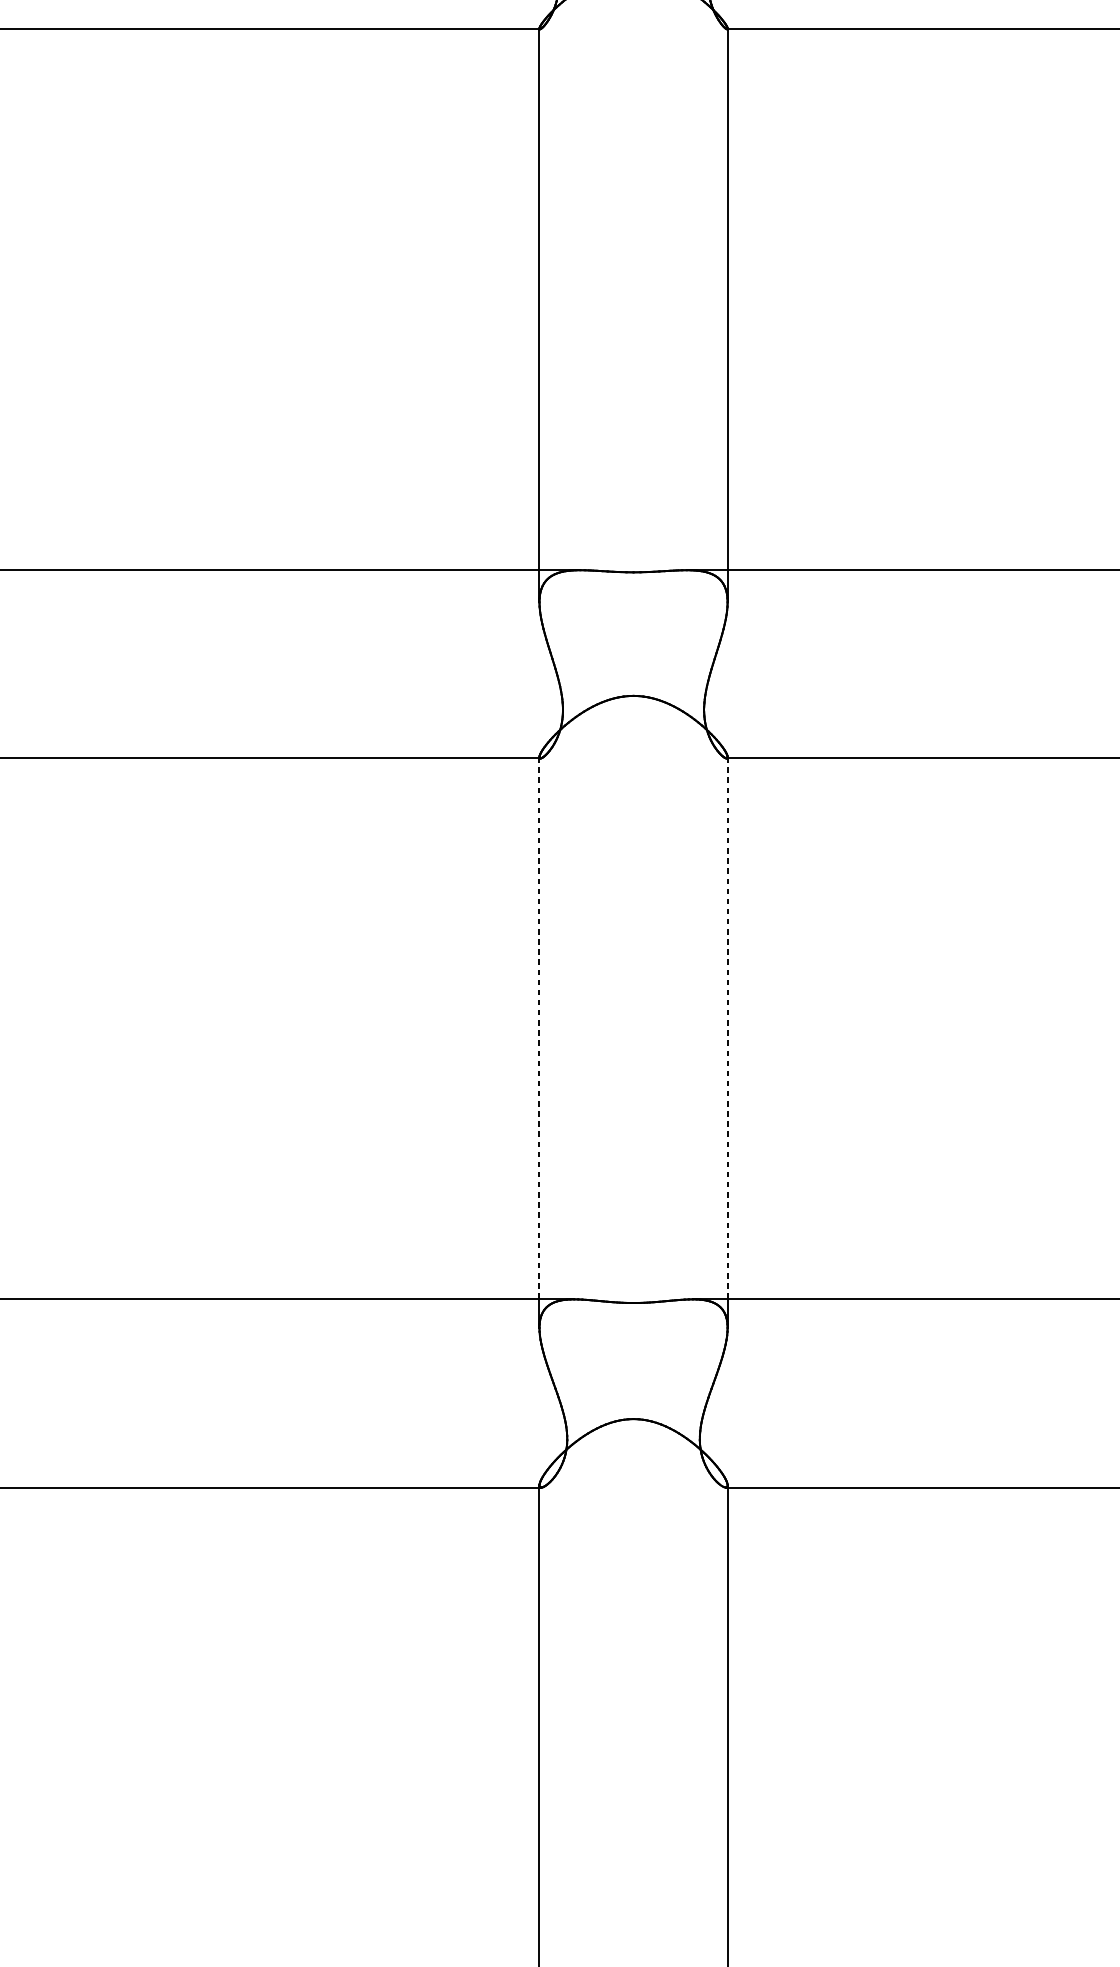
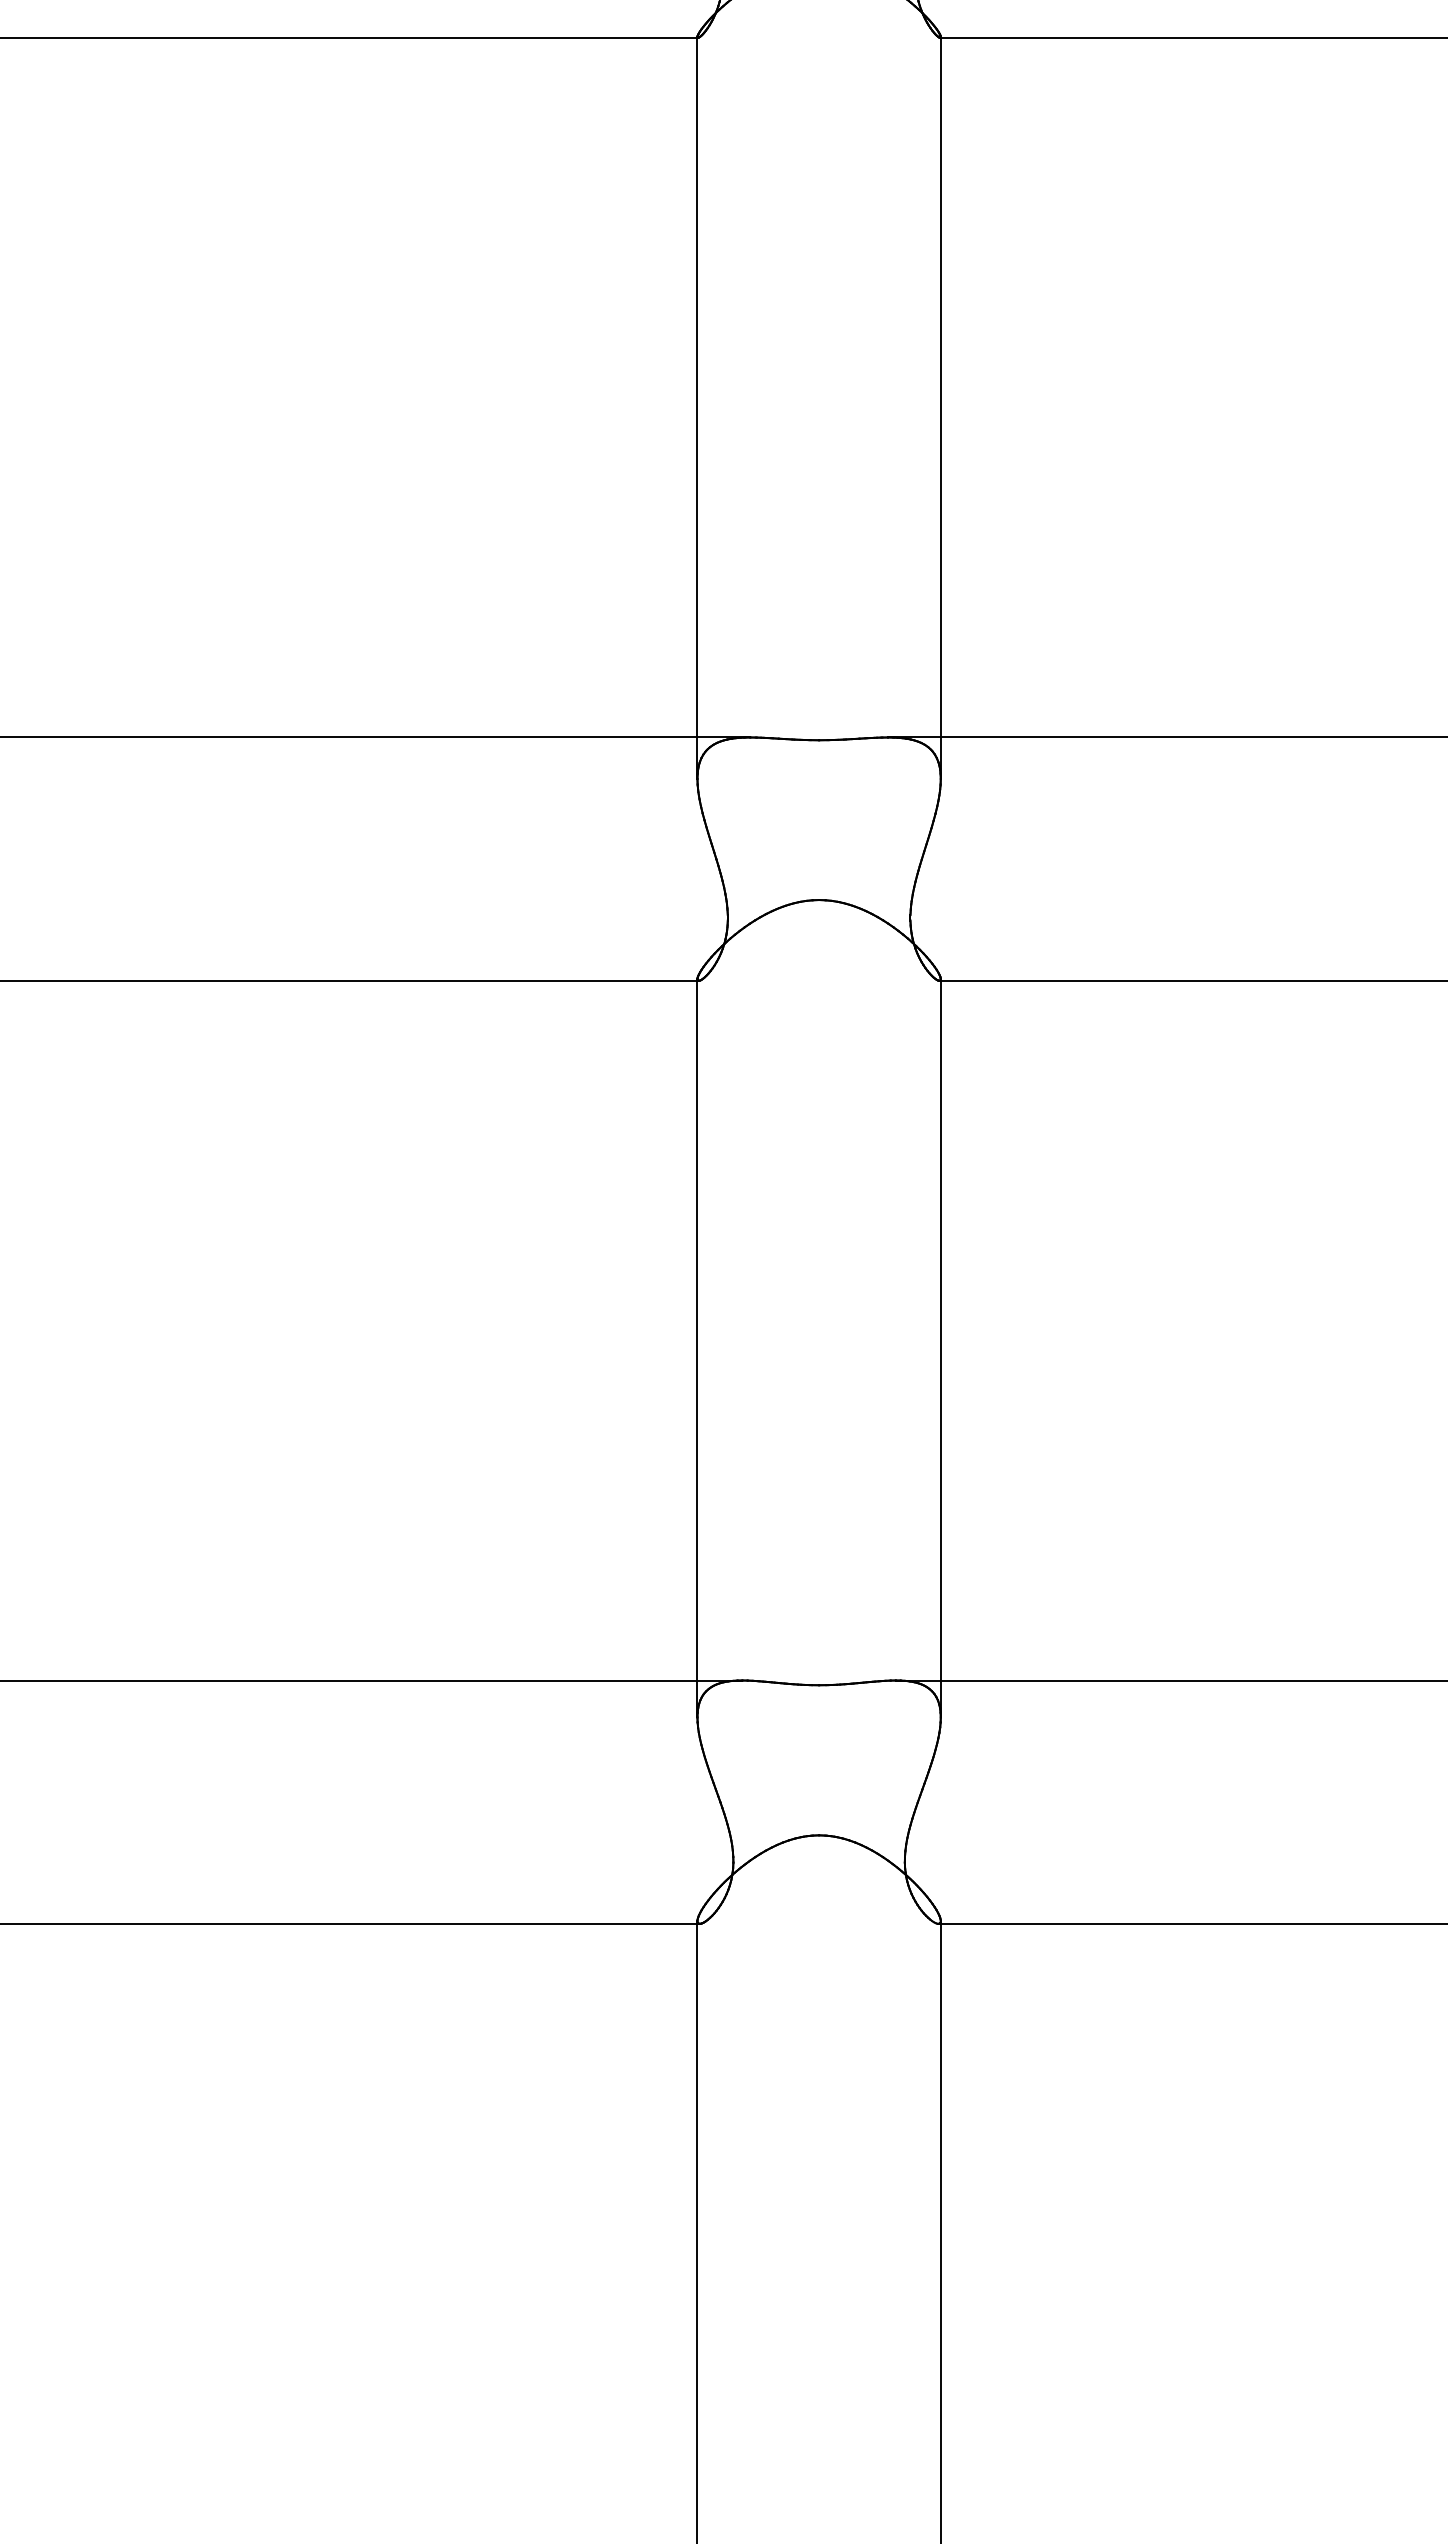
line: (539, 1027) -> (697, 1329), dashed -> solid
line: (727, 1027) -> (940, 1329), dashed -> solid

